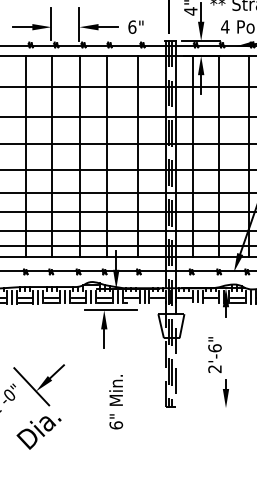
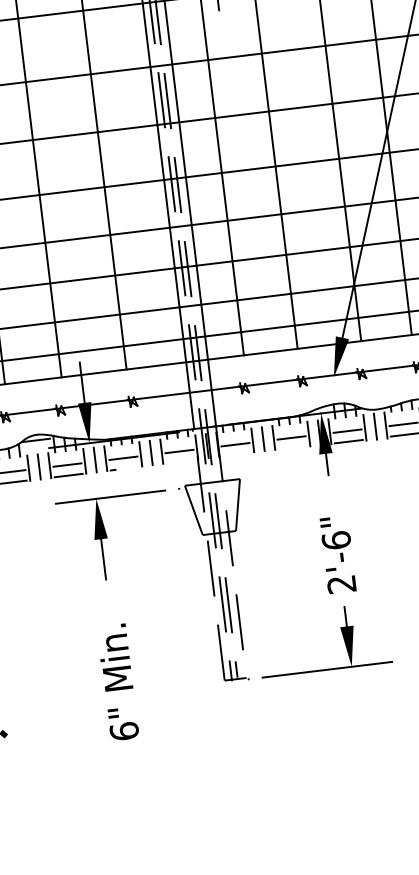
part: (110, 328) -> (114, 535), moved
text: (214, 354) -> (337, 553), moved
line: (214, 408) -> (327, 670), added

